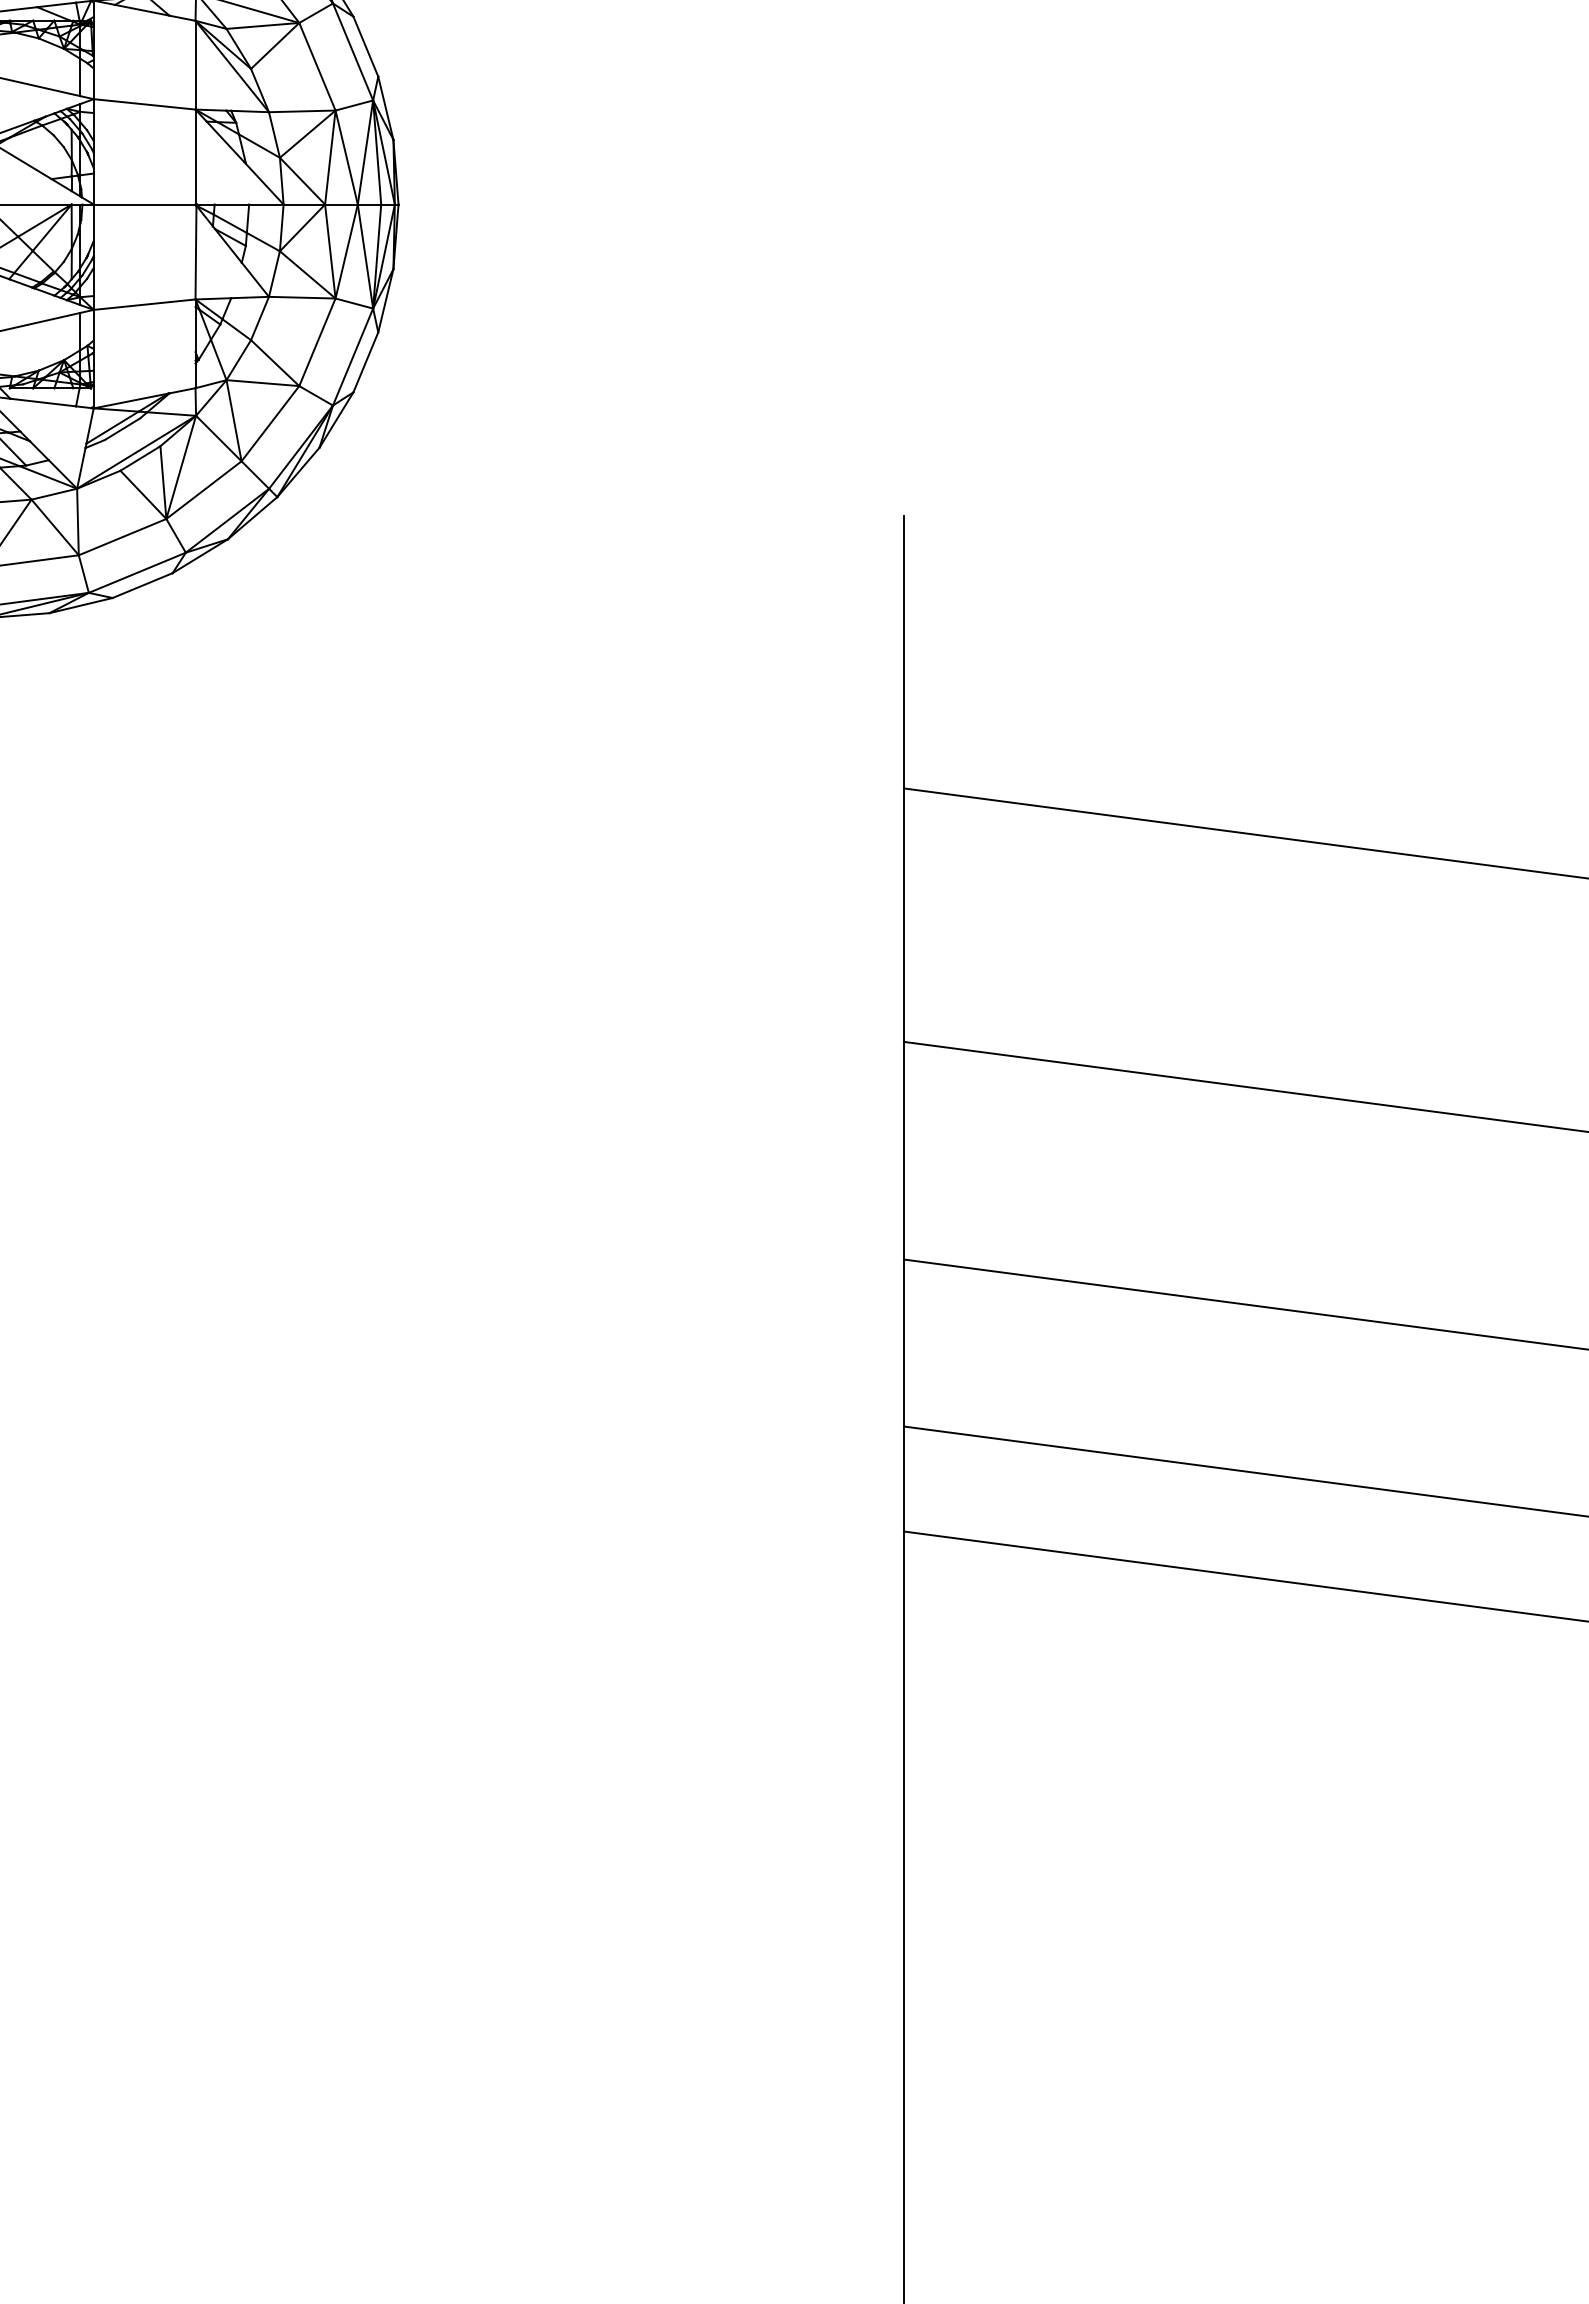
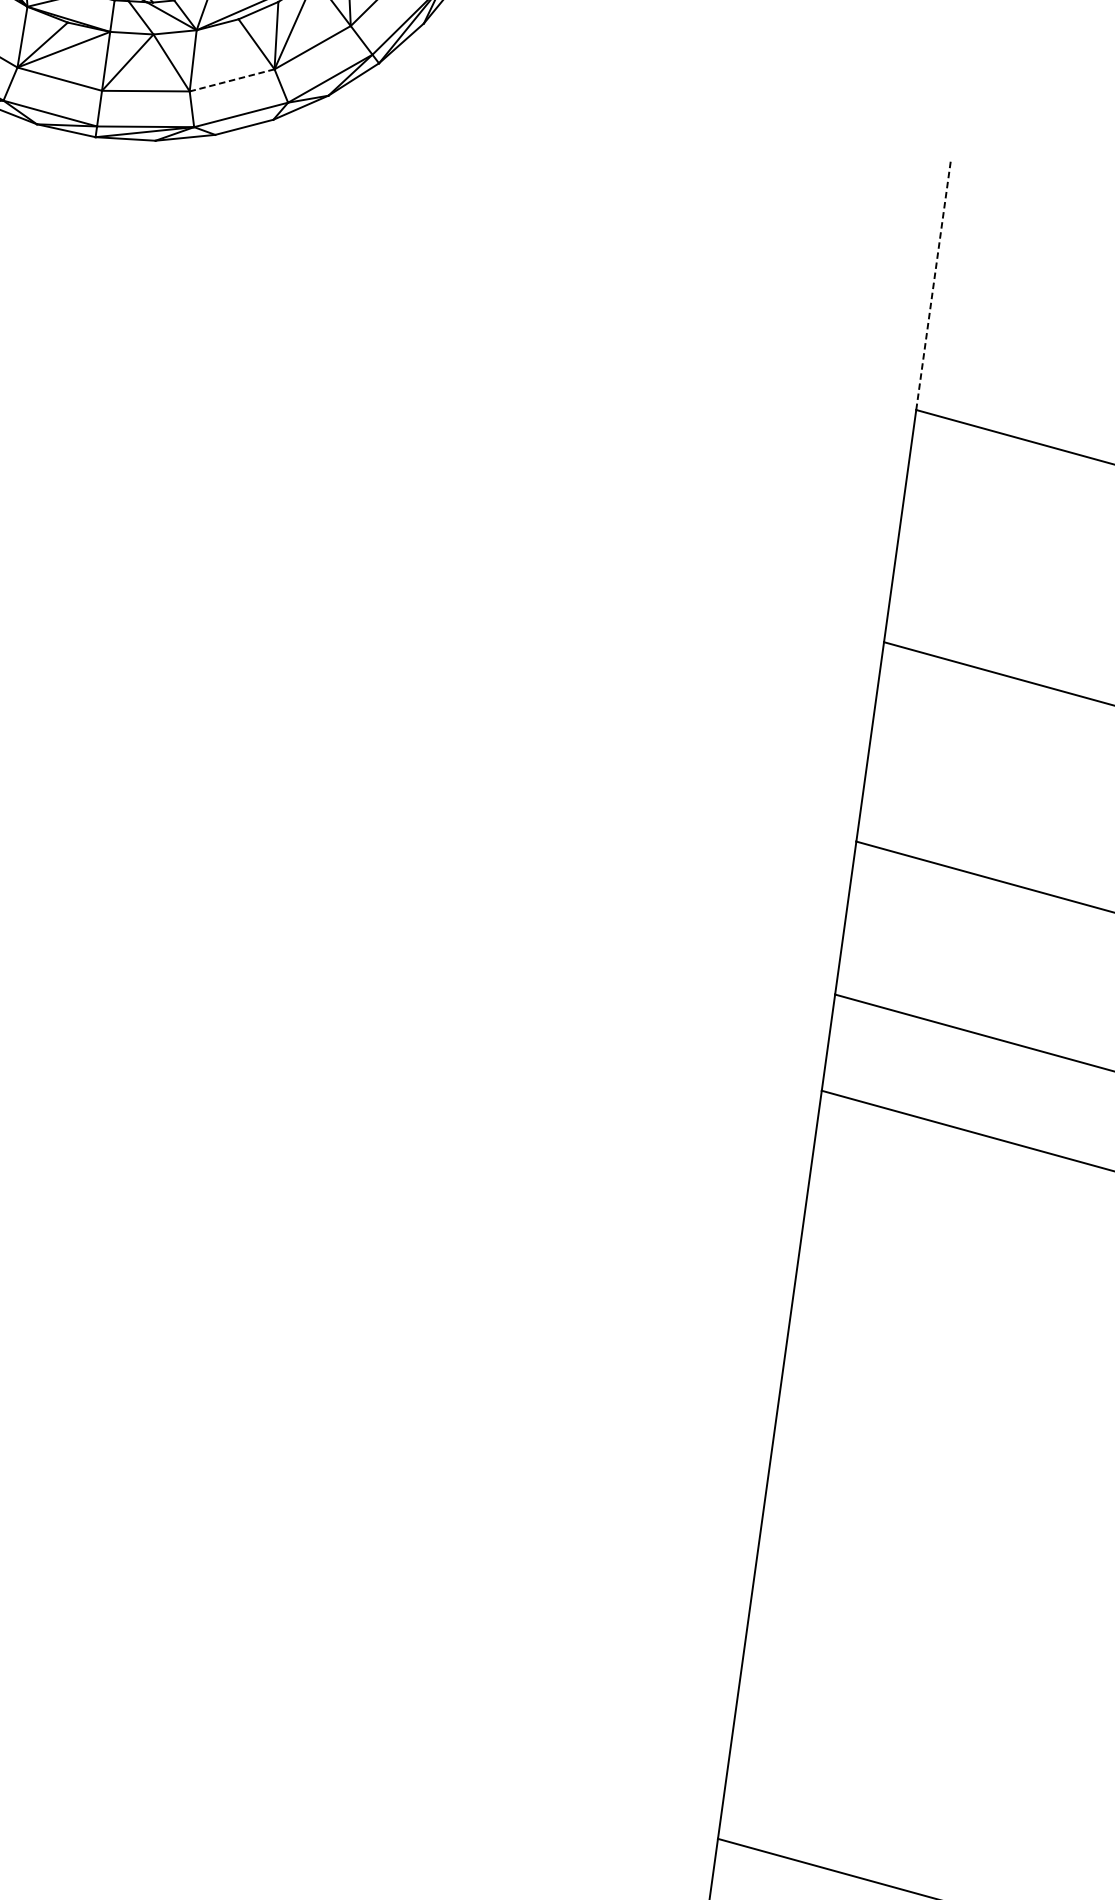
line: (122, 537) -> (232, 80), solid -> dashed
line: (904, 652) -> (933, 285), solid -> dashed

